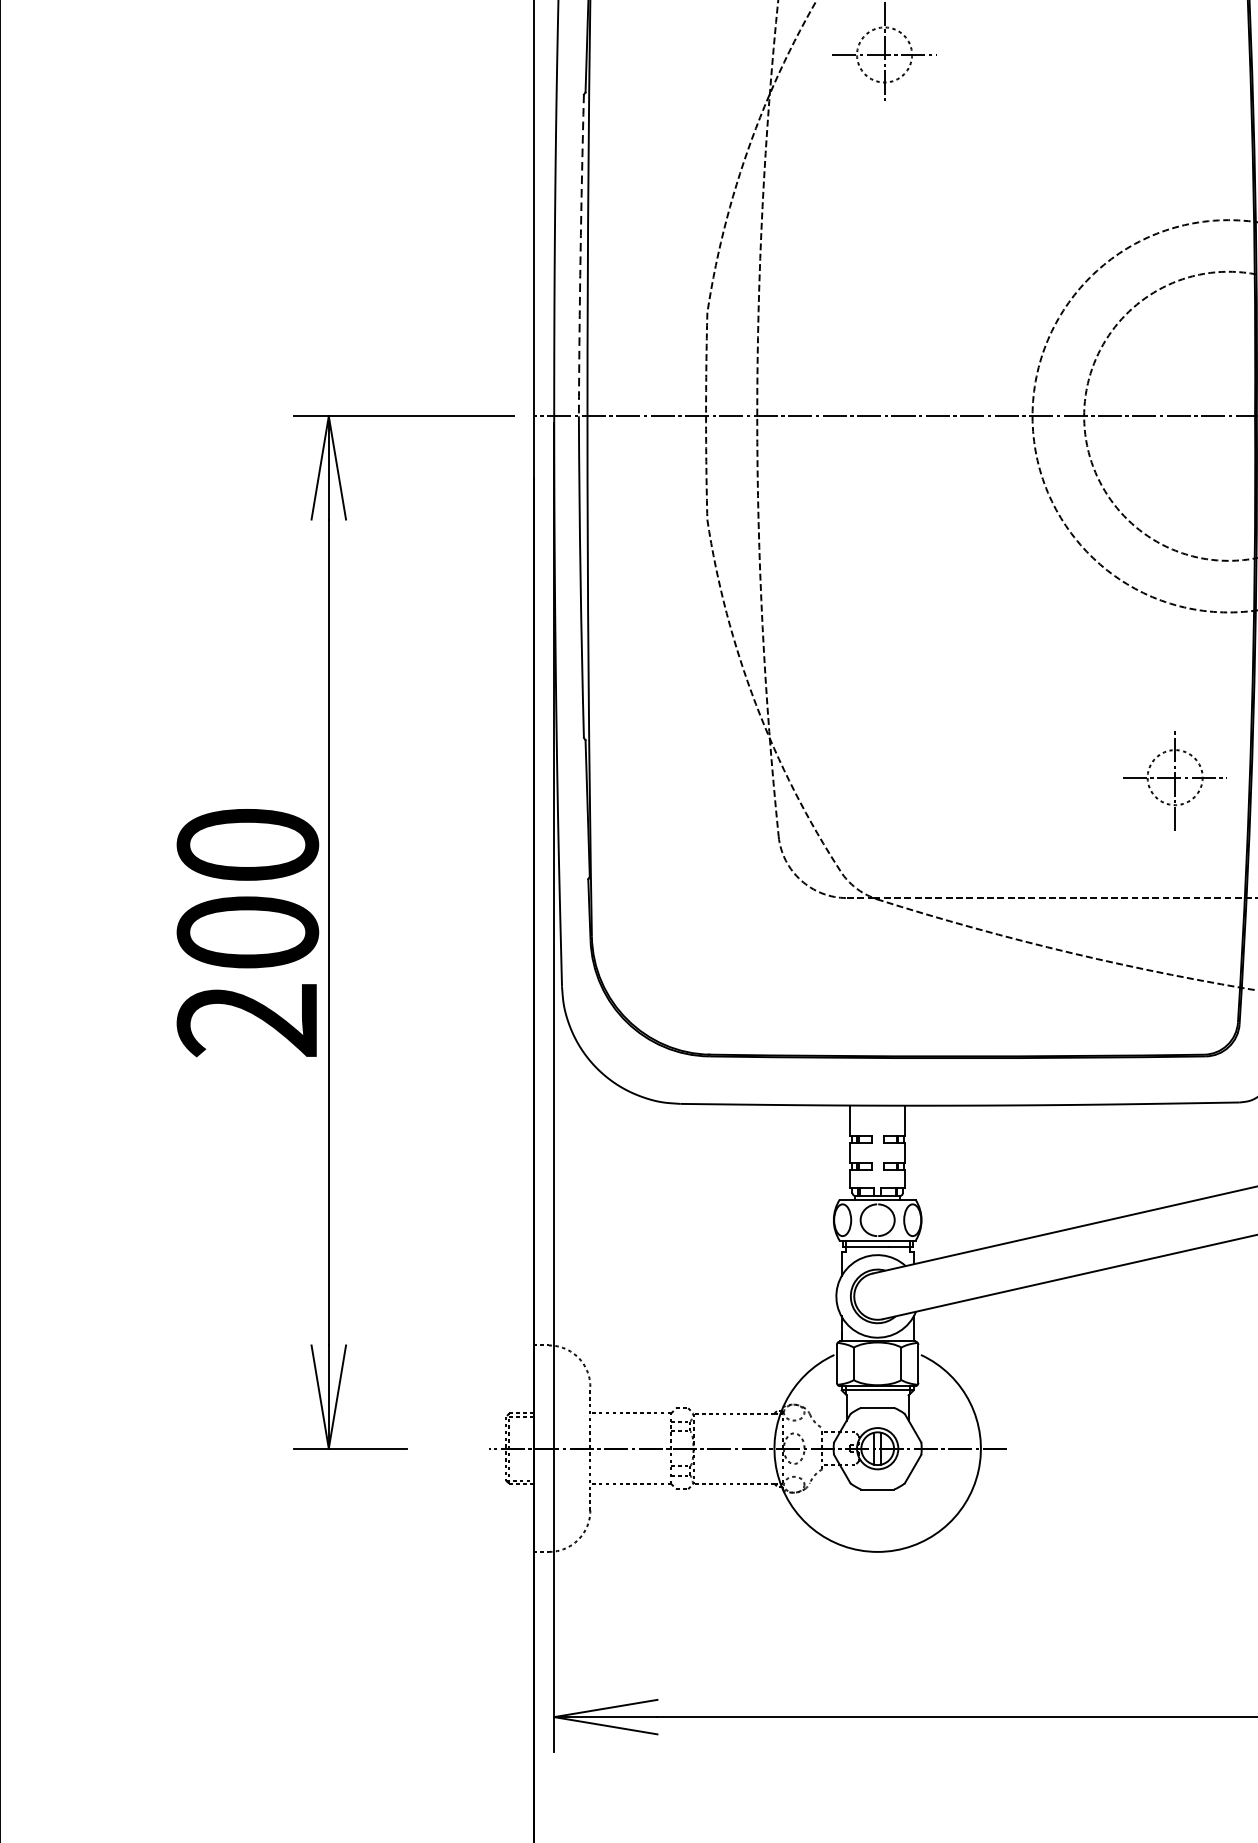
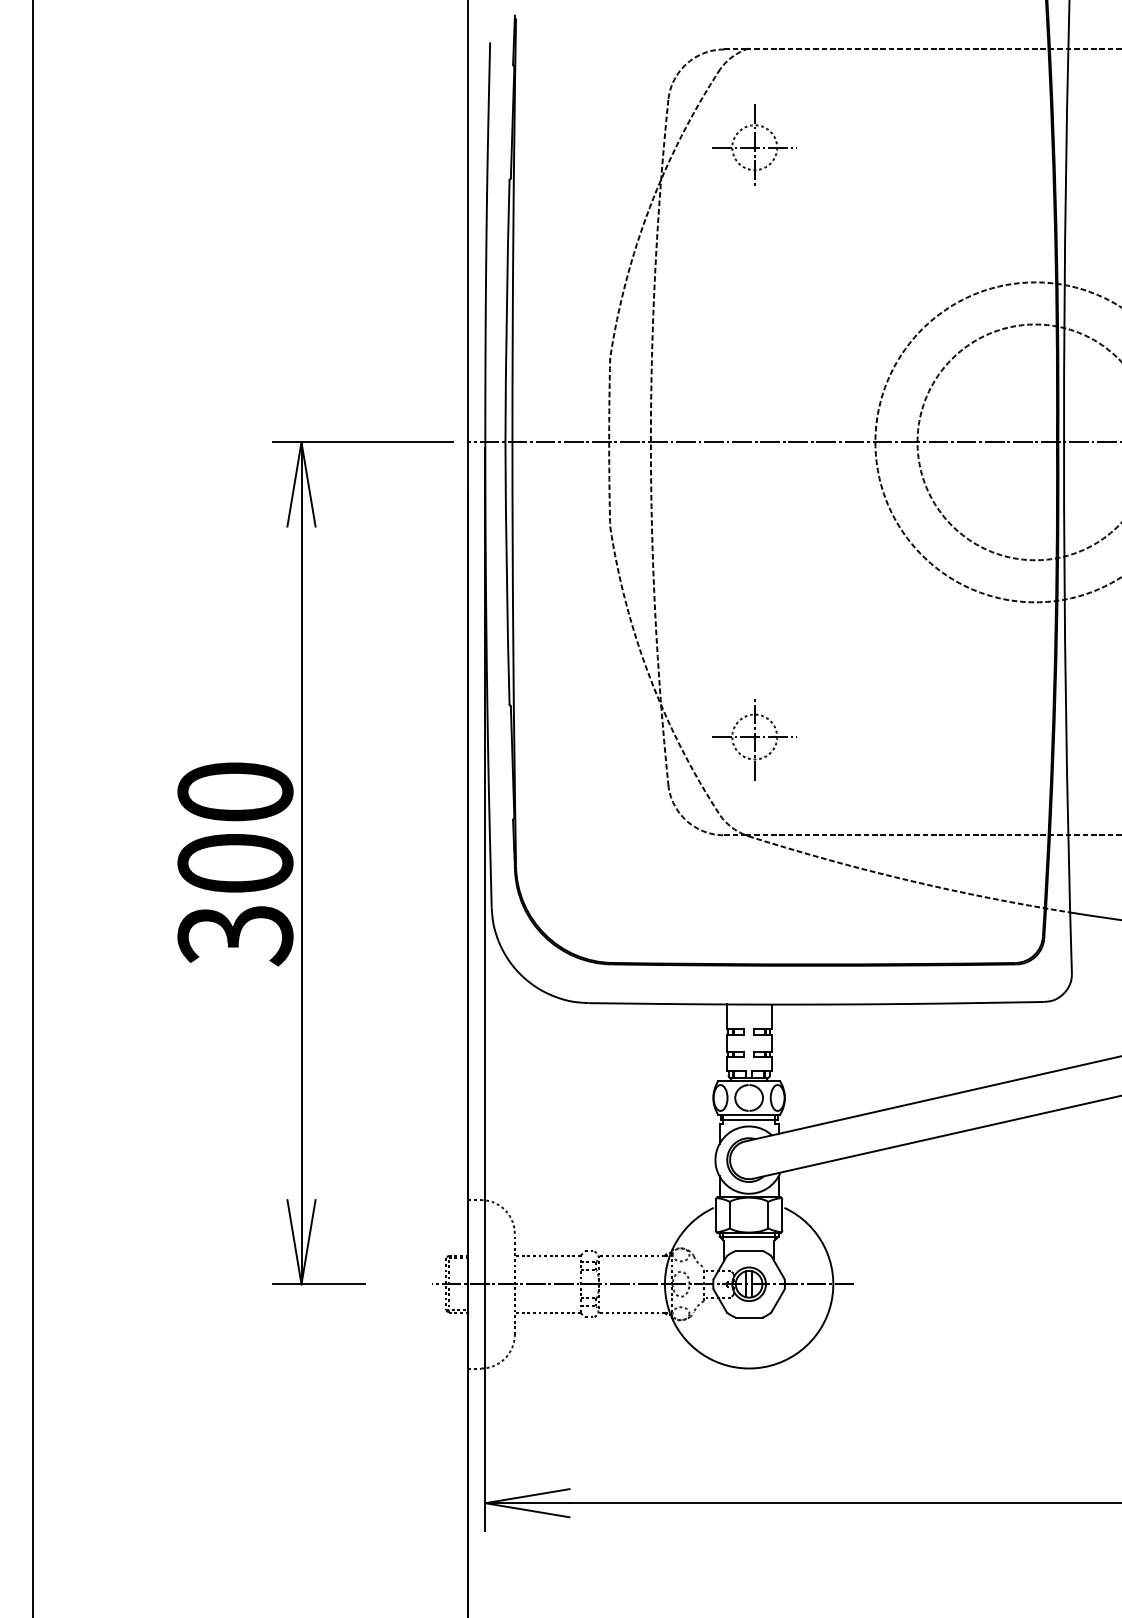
arc: (580, 255) -> (506, 311), dashed -> solid
part: (1174, 780) -> (754, 739), moved
text: (247, 1020) -> (235, 935), 200 -> 300

